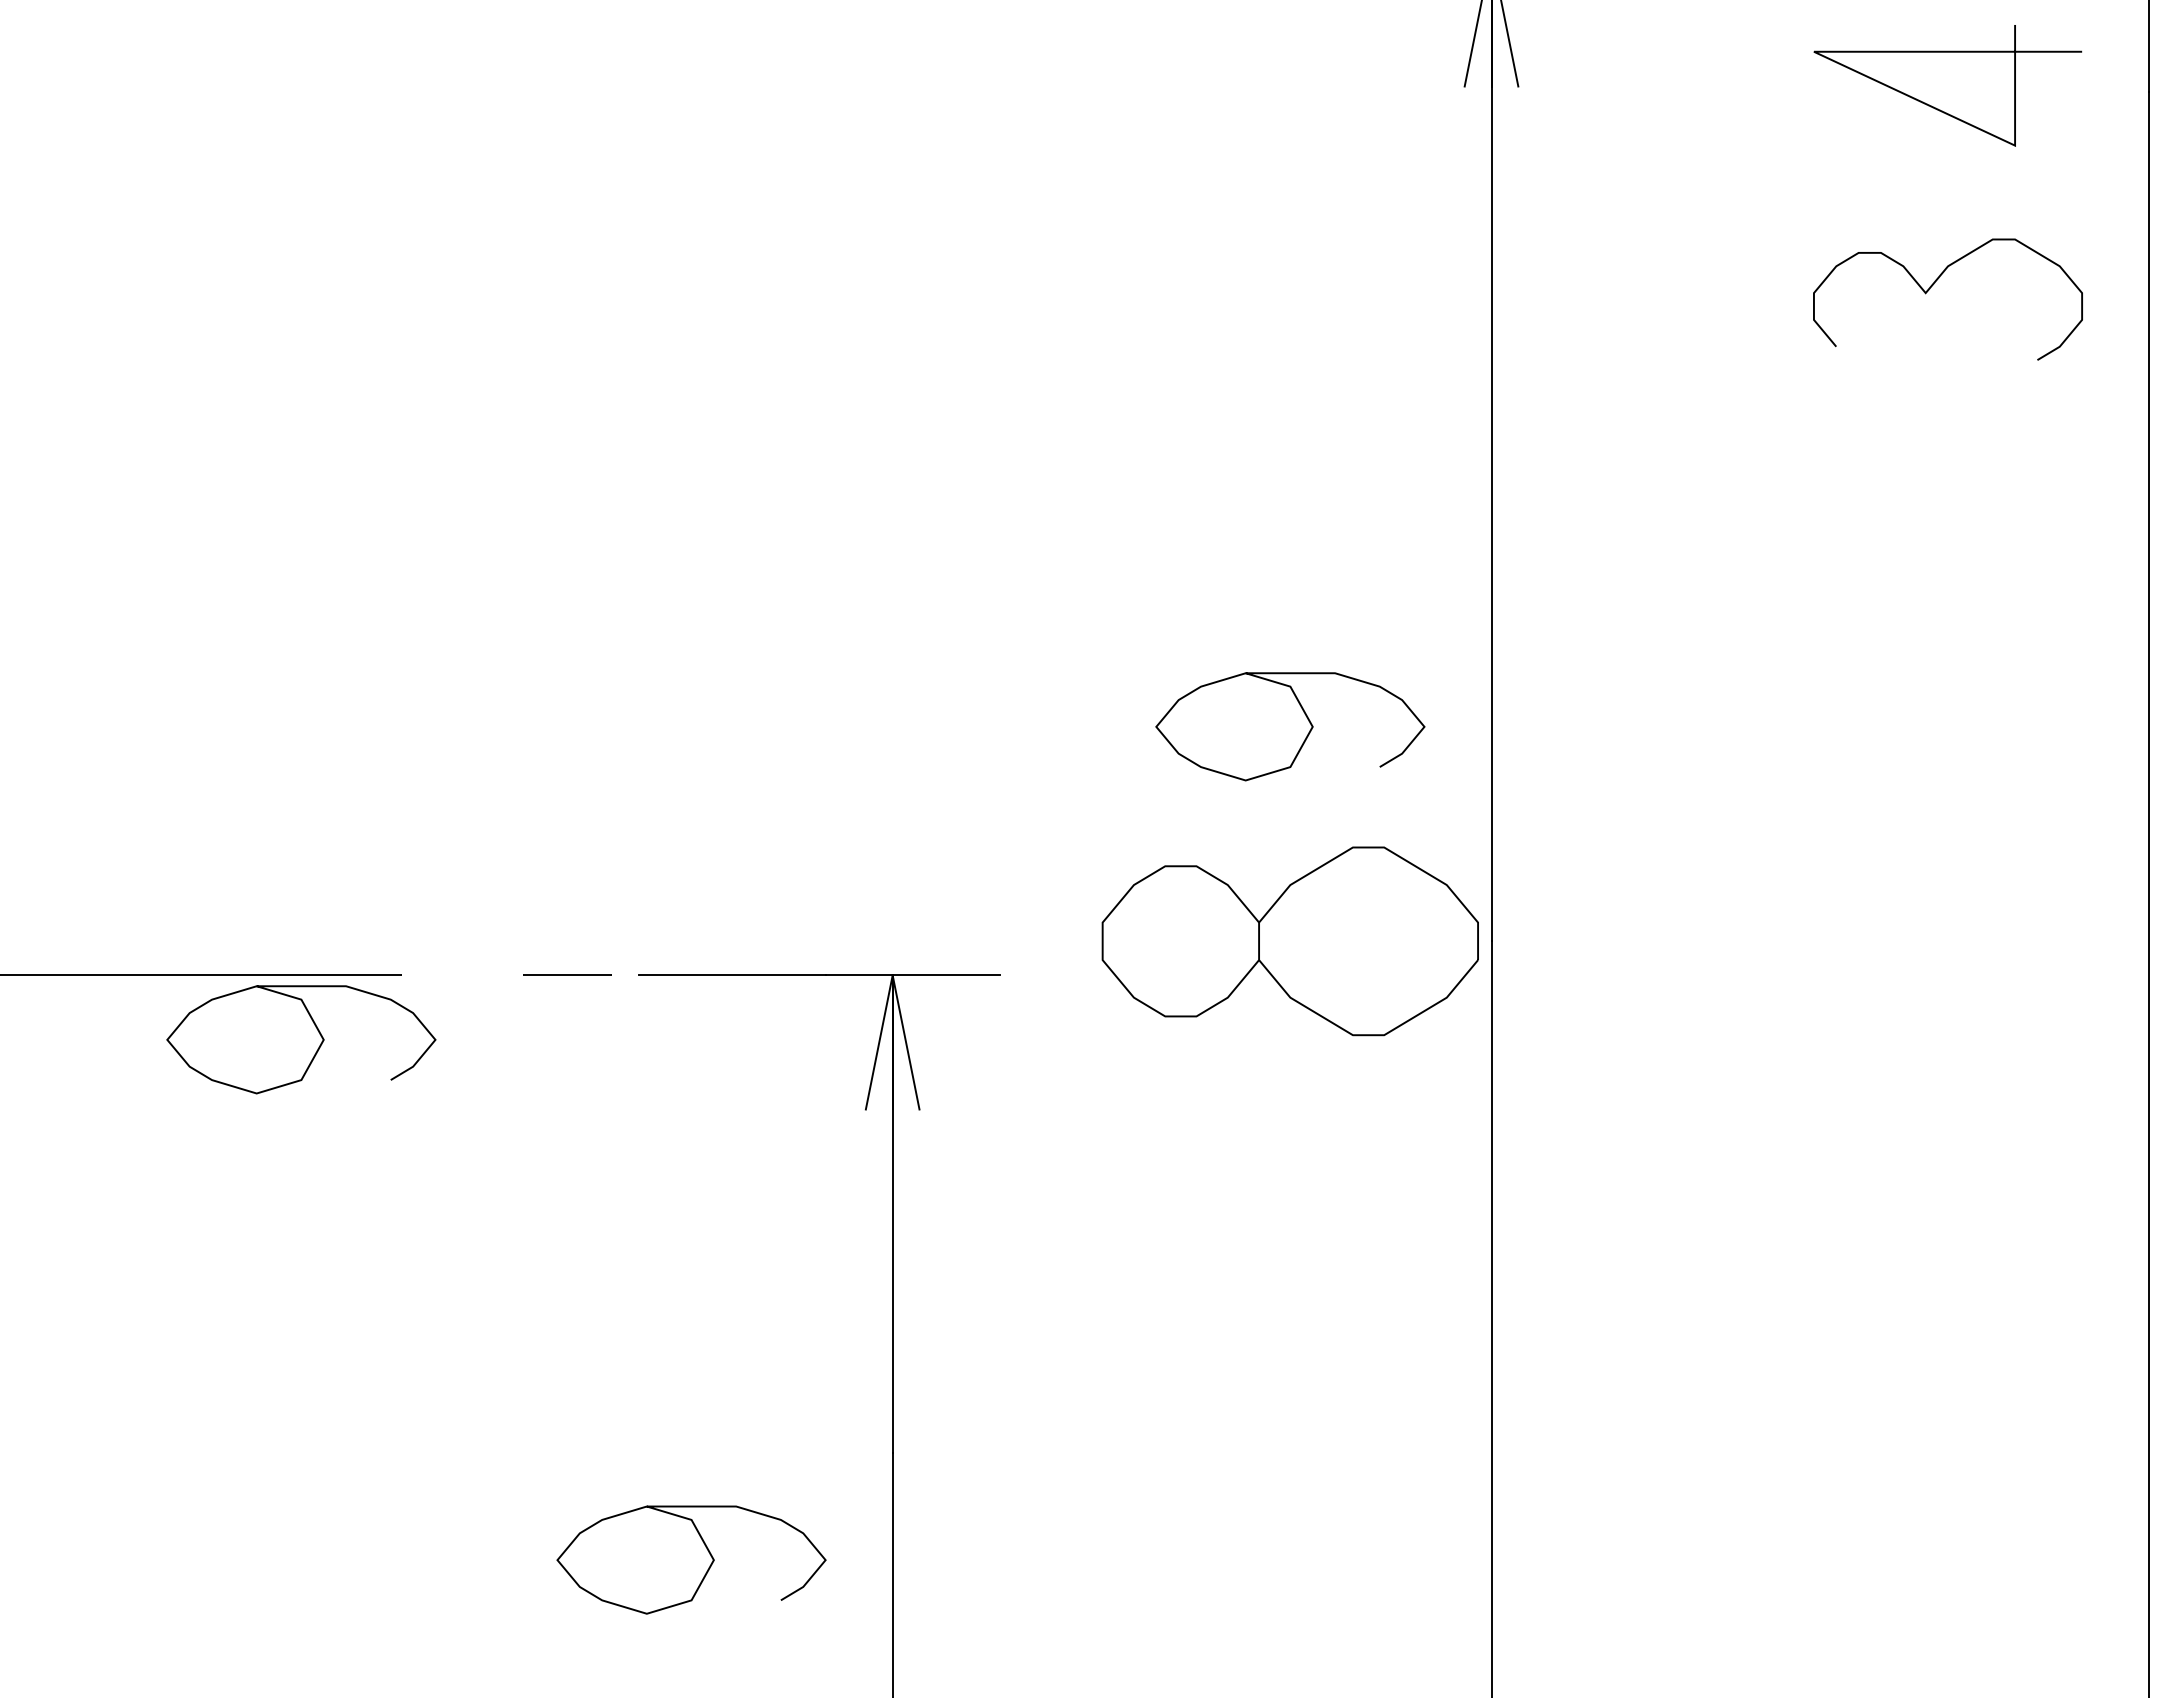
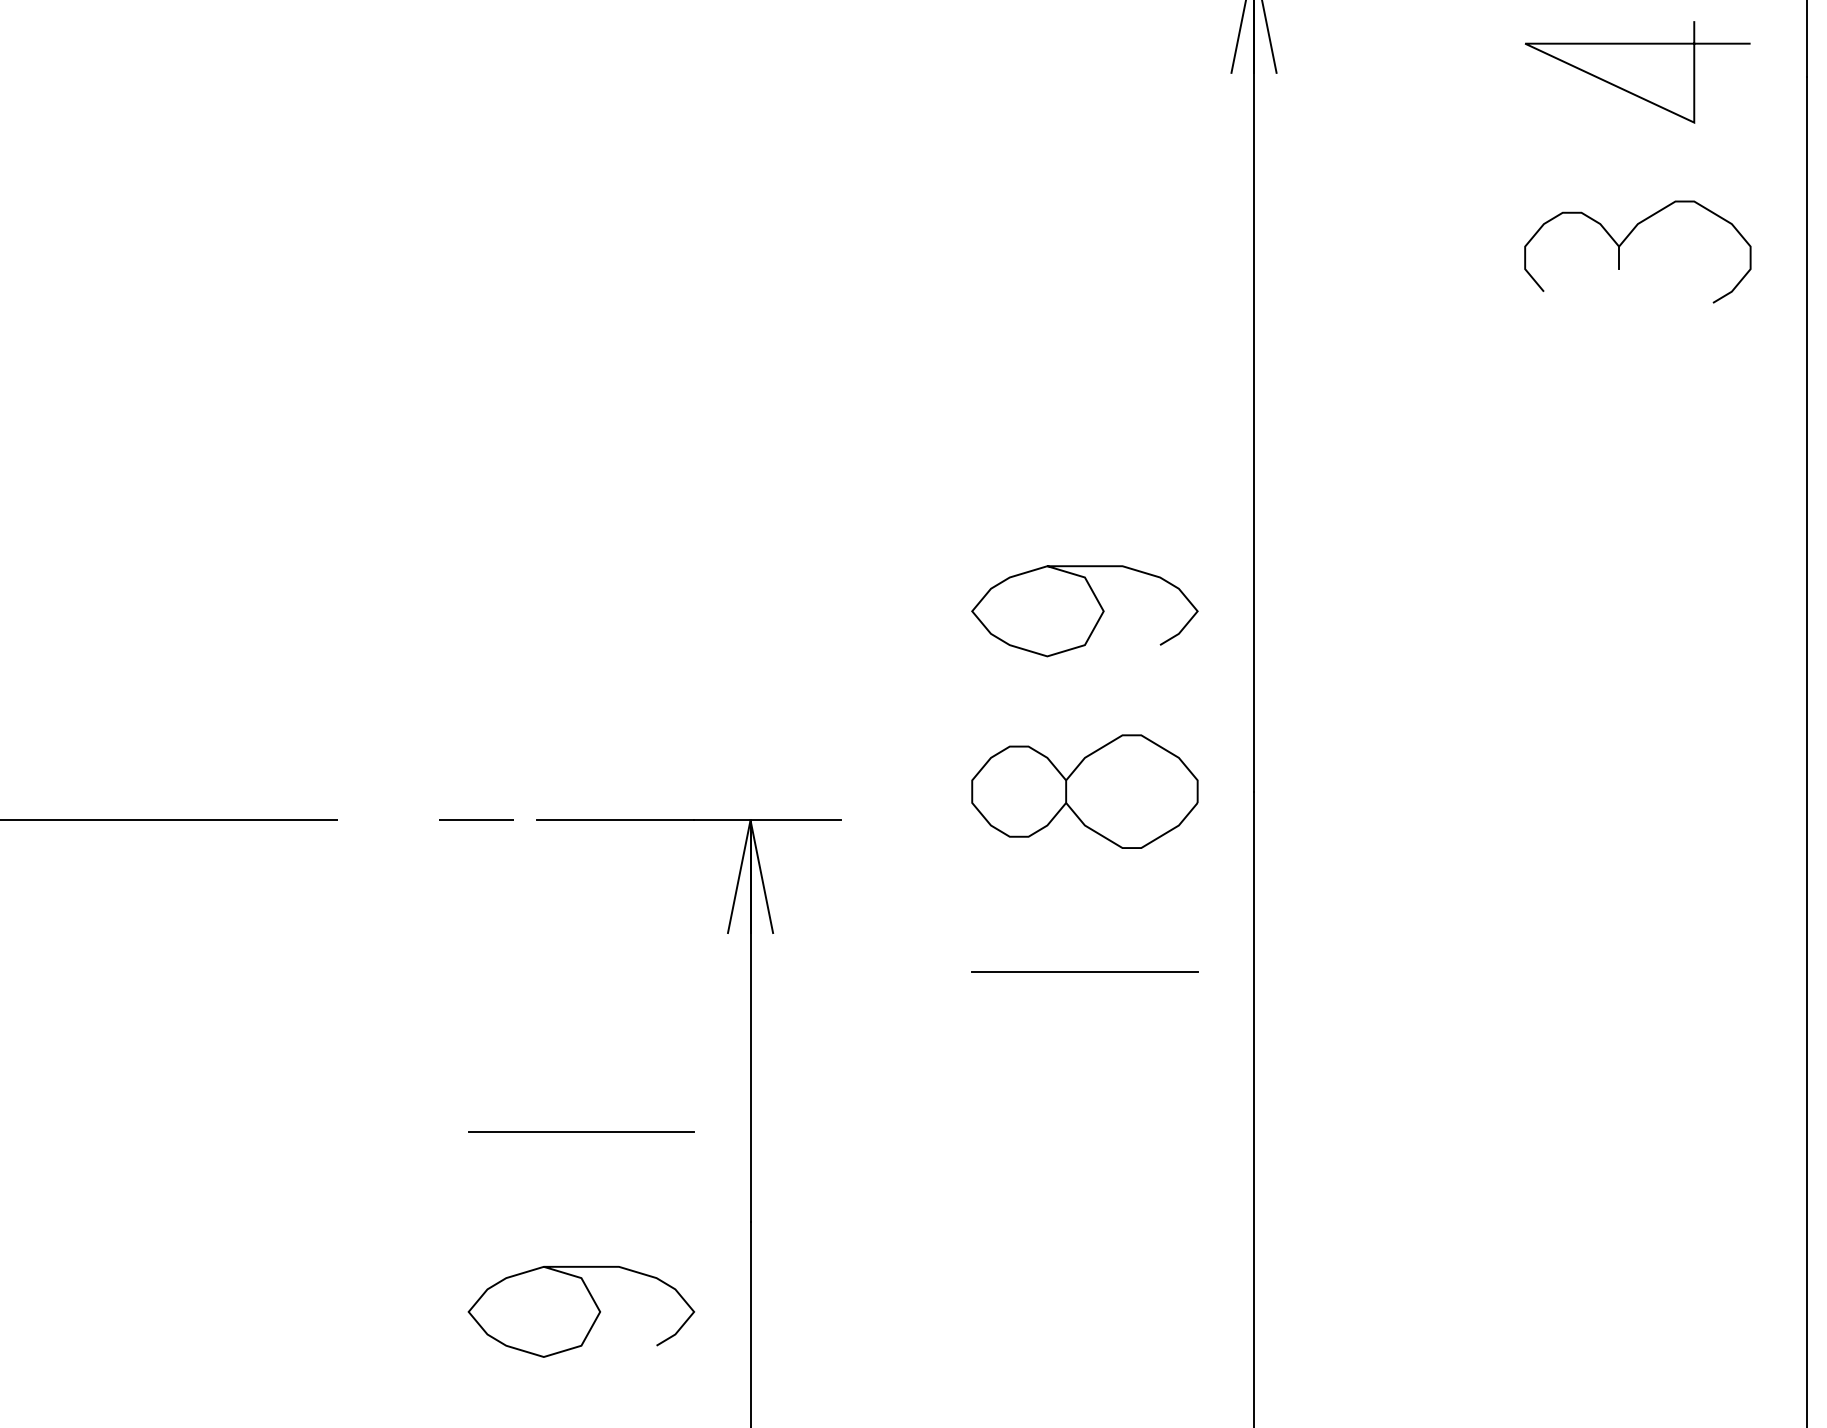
line: (1925, 306) -> (1618, 257), added
part: (1290, 941) -> (1085, 791), size x0.71
curve: (316, 1029) -> (266, 865), removed
line: (1290, 1155) -> (1085, 971), added
line: (691, 1345) -> (581, 1131), added

